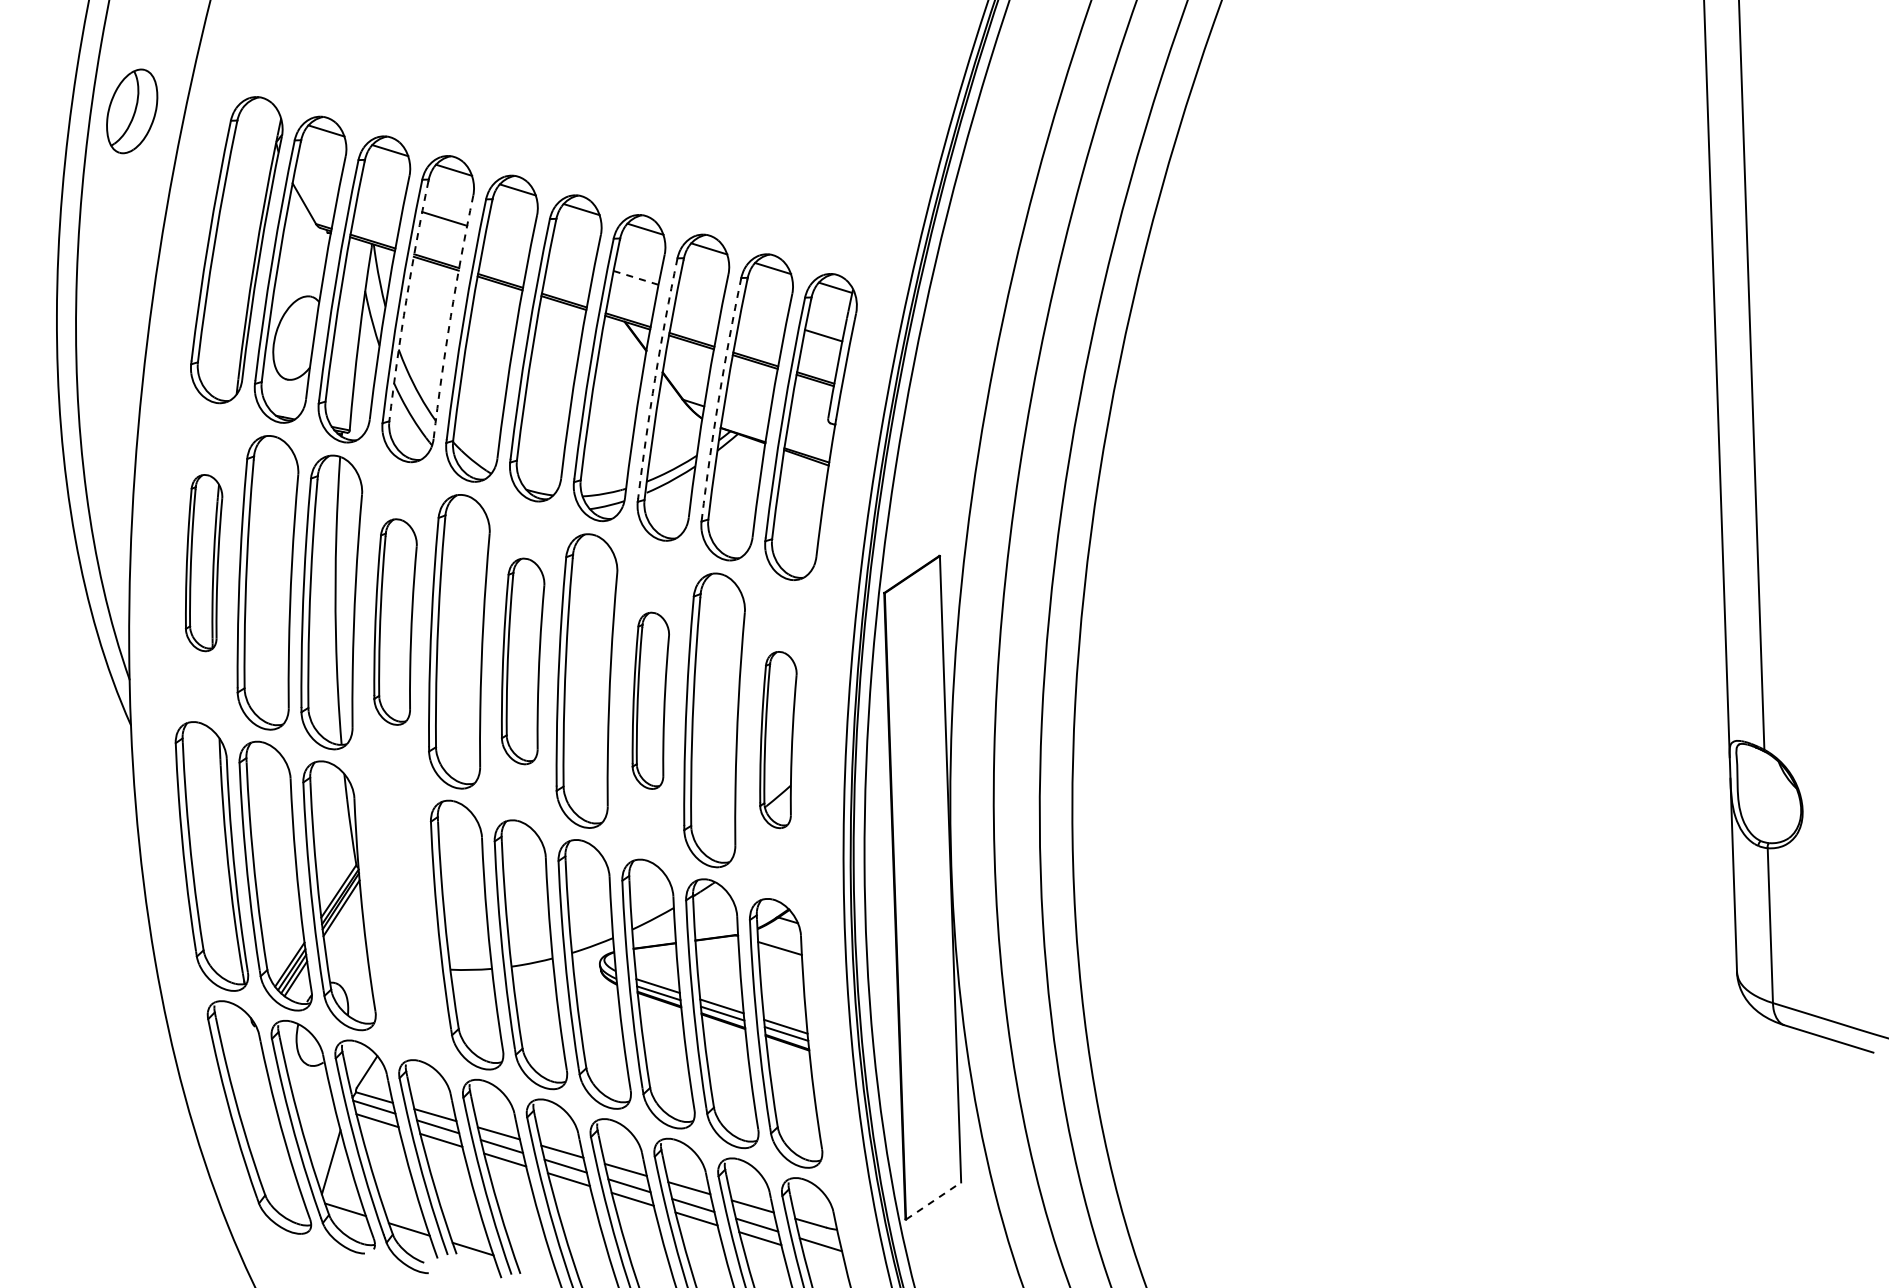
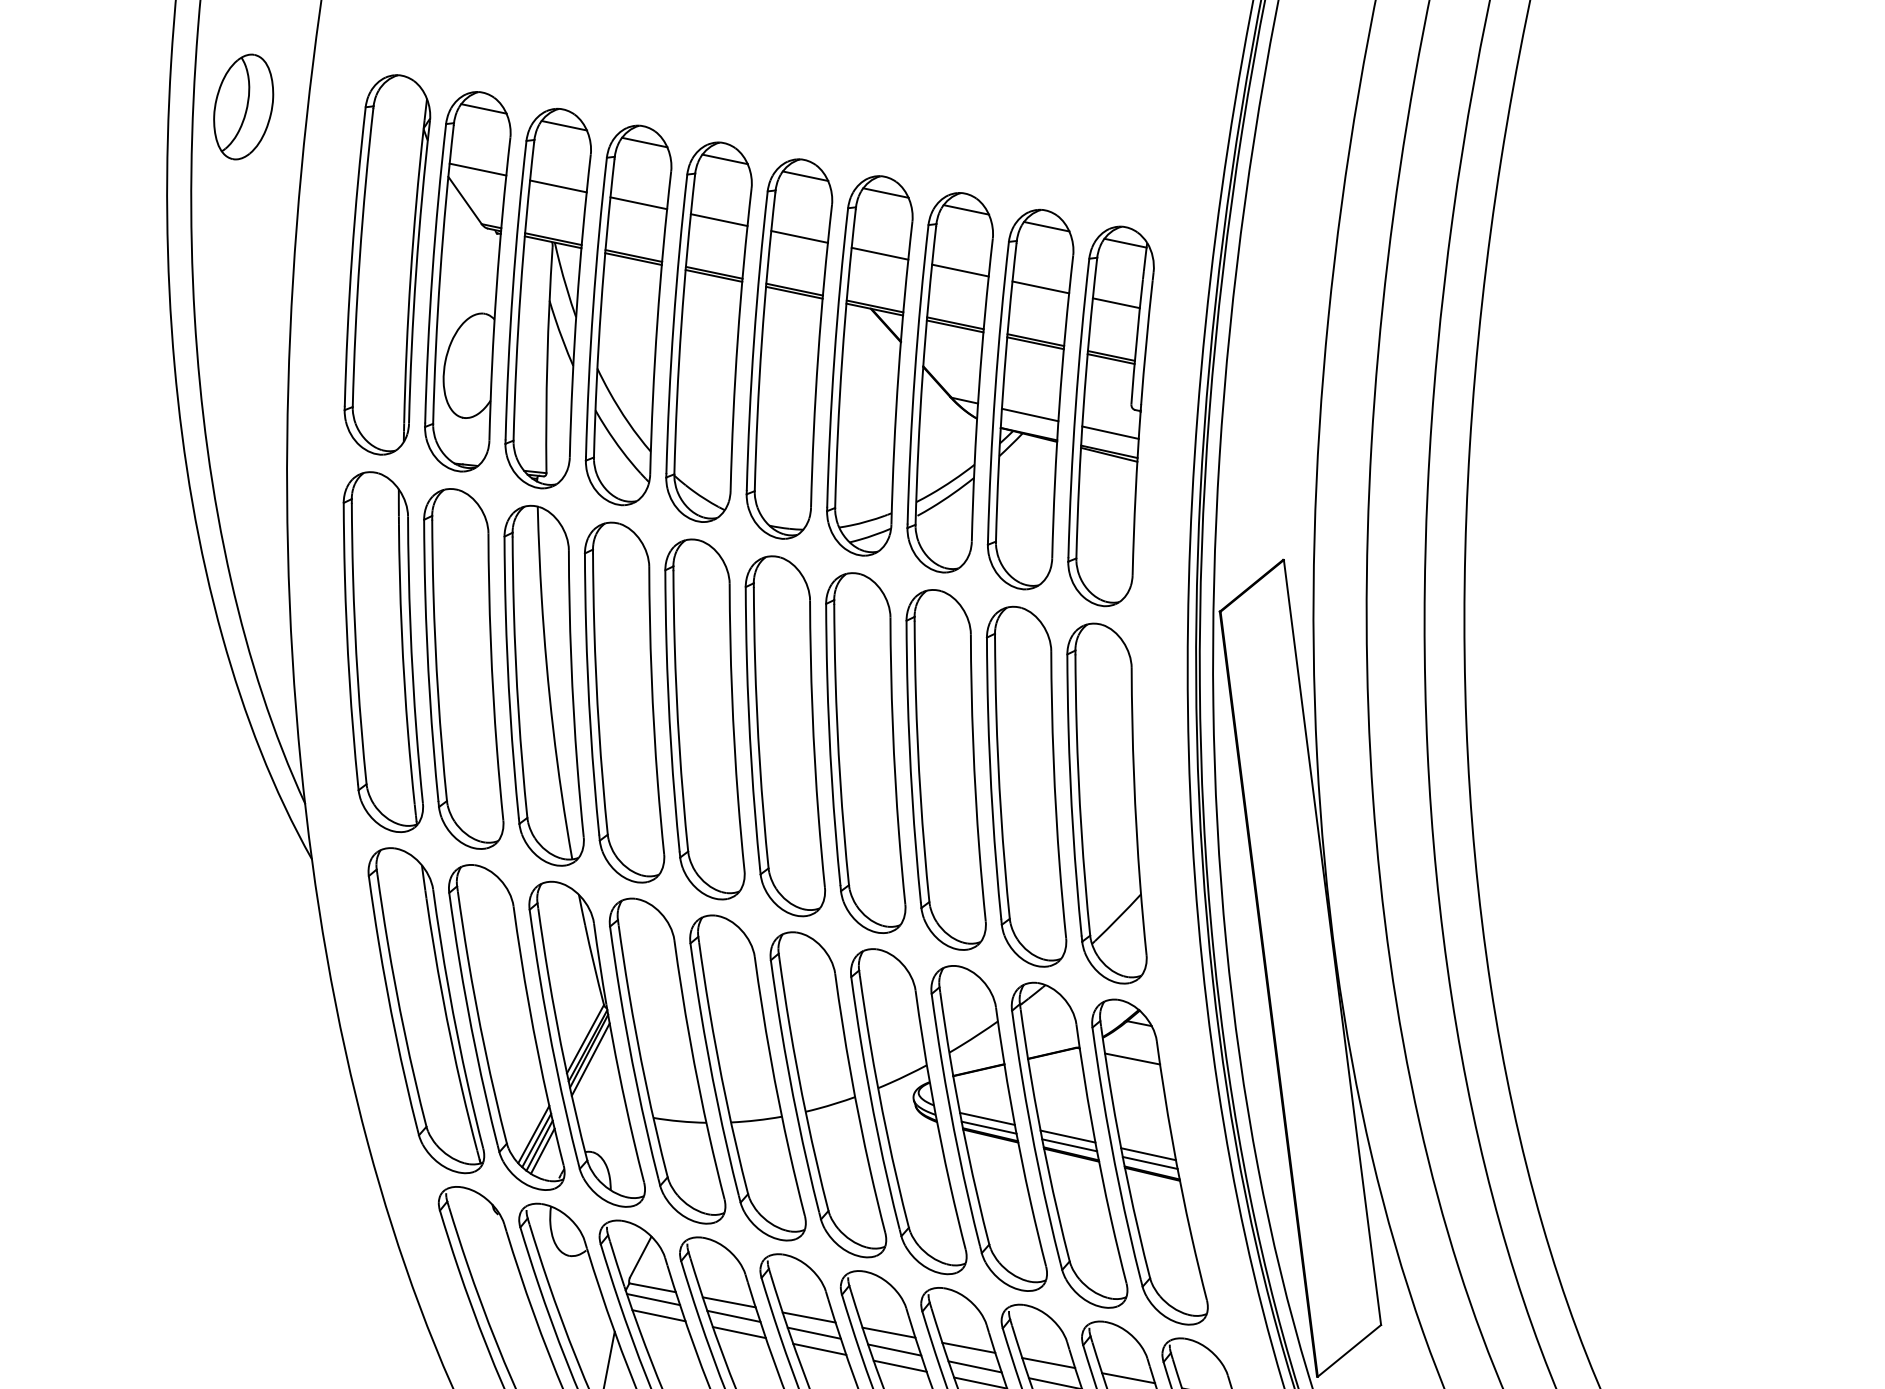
line: (316, 179) -> (477, 169), added
line: (380, 199) -> (557, 186), added
line: (508, 238) -> (719, 219), added
line: (571, 258) -> (798, 237), added
line: (636, 277) -> (880, 253), dashed -> solid
line: (699, 297) -> (959, 270), added
arc: (406, 300) -> (601, 307), dashed -> solid
arc: (450, 316) -> (656, 322), dashed -> solid
line: (763, 317) -> (1040, 287), added
arc: (655, 378) -> (915, 374), dashed -> solid
arc: (719, 397) -> (995, 390), dashed -> solid
line: (745, 419) -> (1030, 414), added
line: (808, 439) -> (1109, 432), added
part: (203, 562) -> (382, 651), size x1.67
part: (395, 621) -> (624, 702), size x1.43
part: (522, 661) -> (784, 736), size x1.43
part: (650, 700) -> (945, 769), size x1.67
part: (778, 739) -> (1106, 803), size x1.67
part: (403, 915) -> (667, 1061), added
line: (934, 1200) -> (1350, 1350), dashed -> solid

